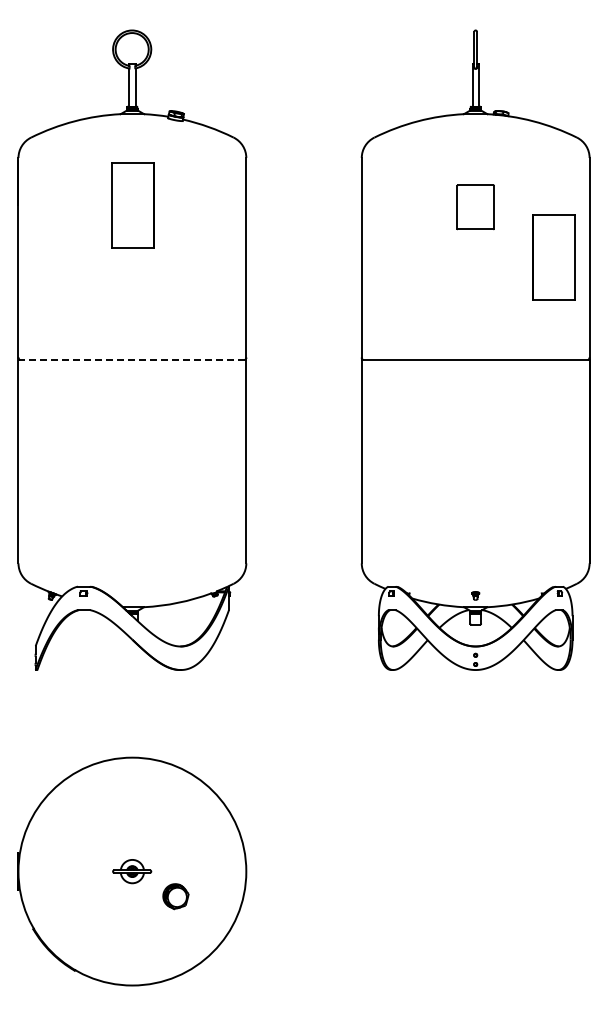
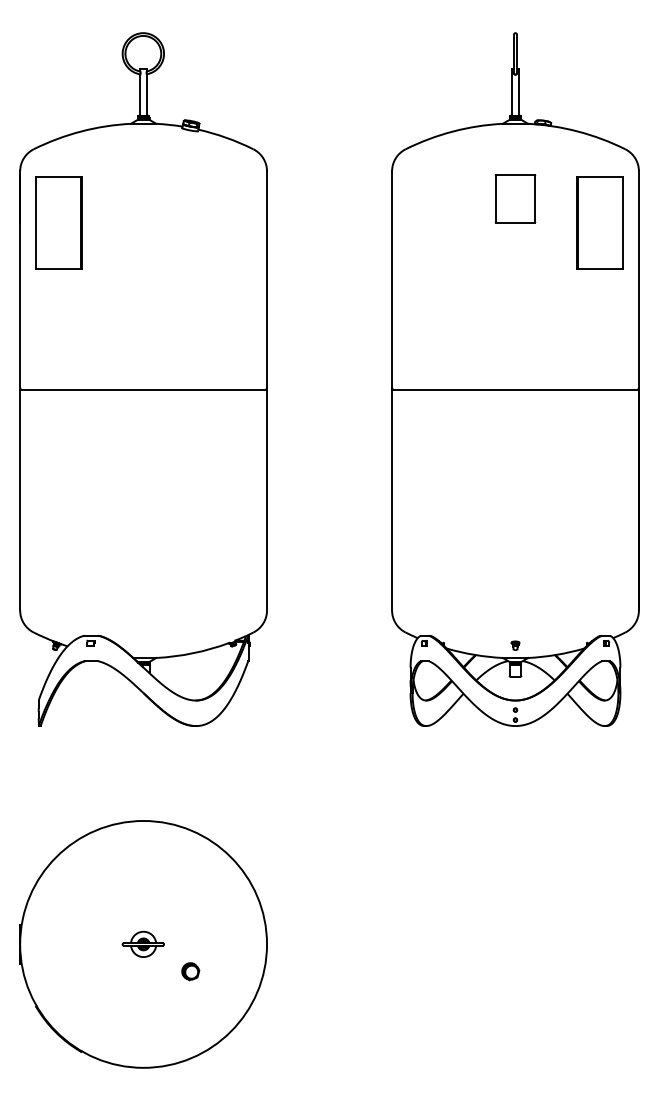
part: (132, 205) -> (58, 222), moved
part: (475, 207) -> (515, 198), moved
part: (553, 257) -> (599, 222), moved
line: (132, 359) -> (143, 389), dashed -> solid
part: (175, 896) -> (190, 971), size x0.62

